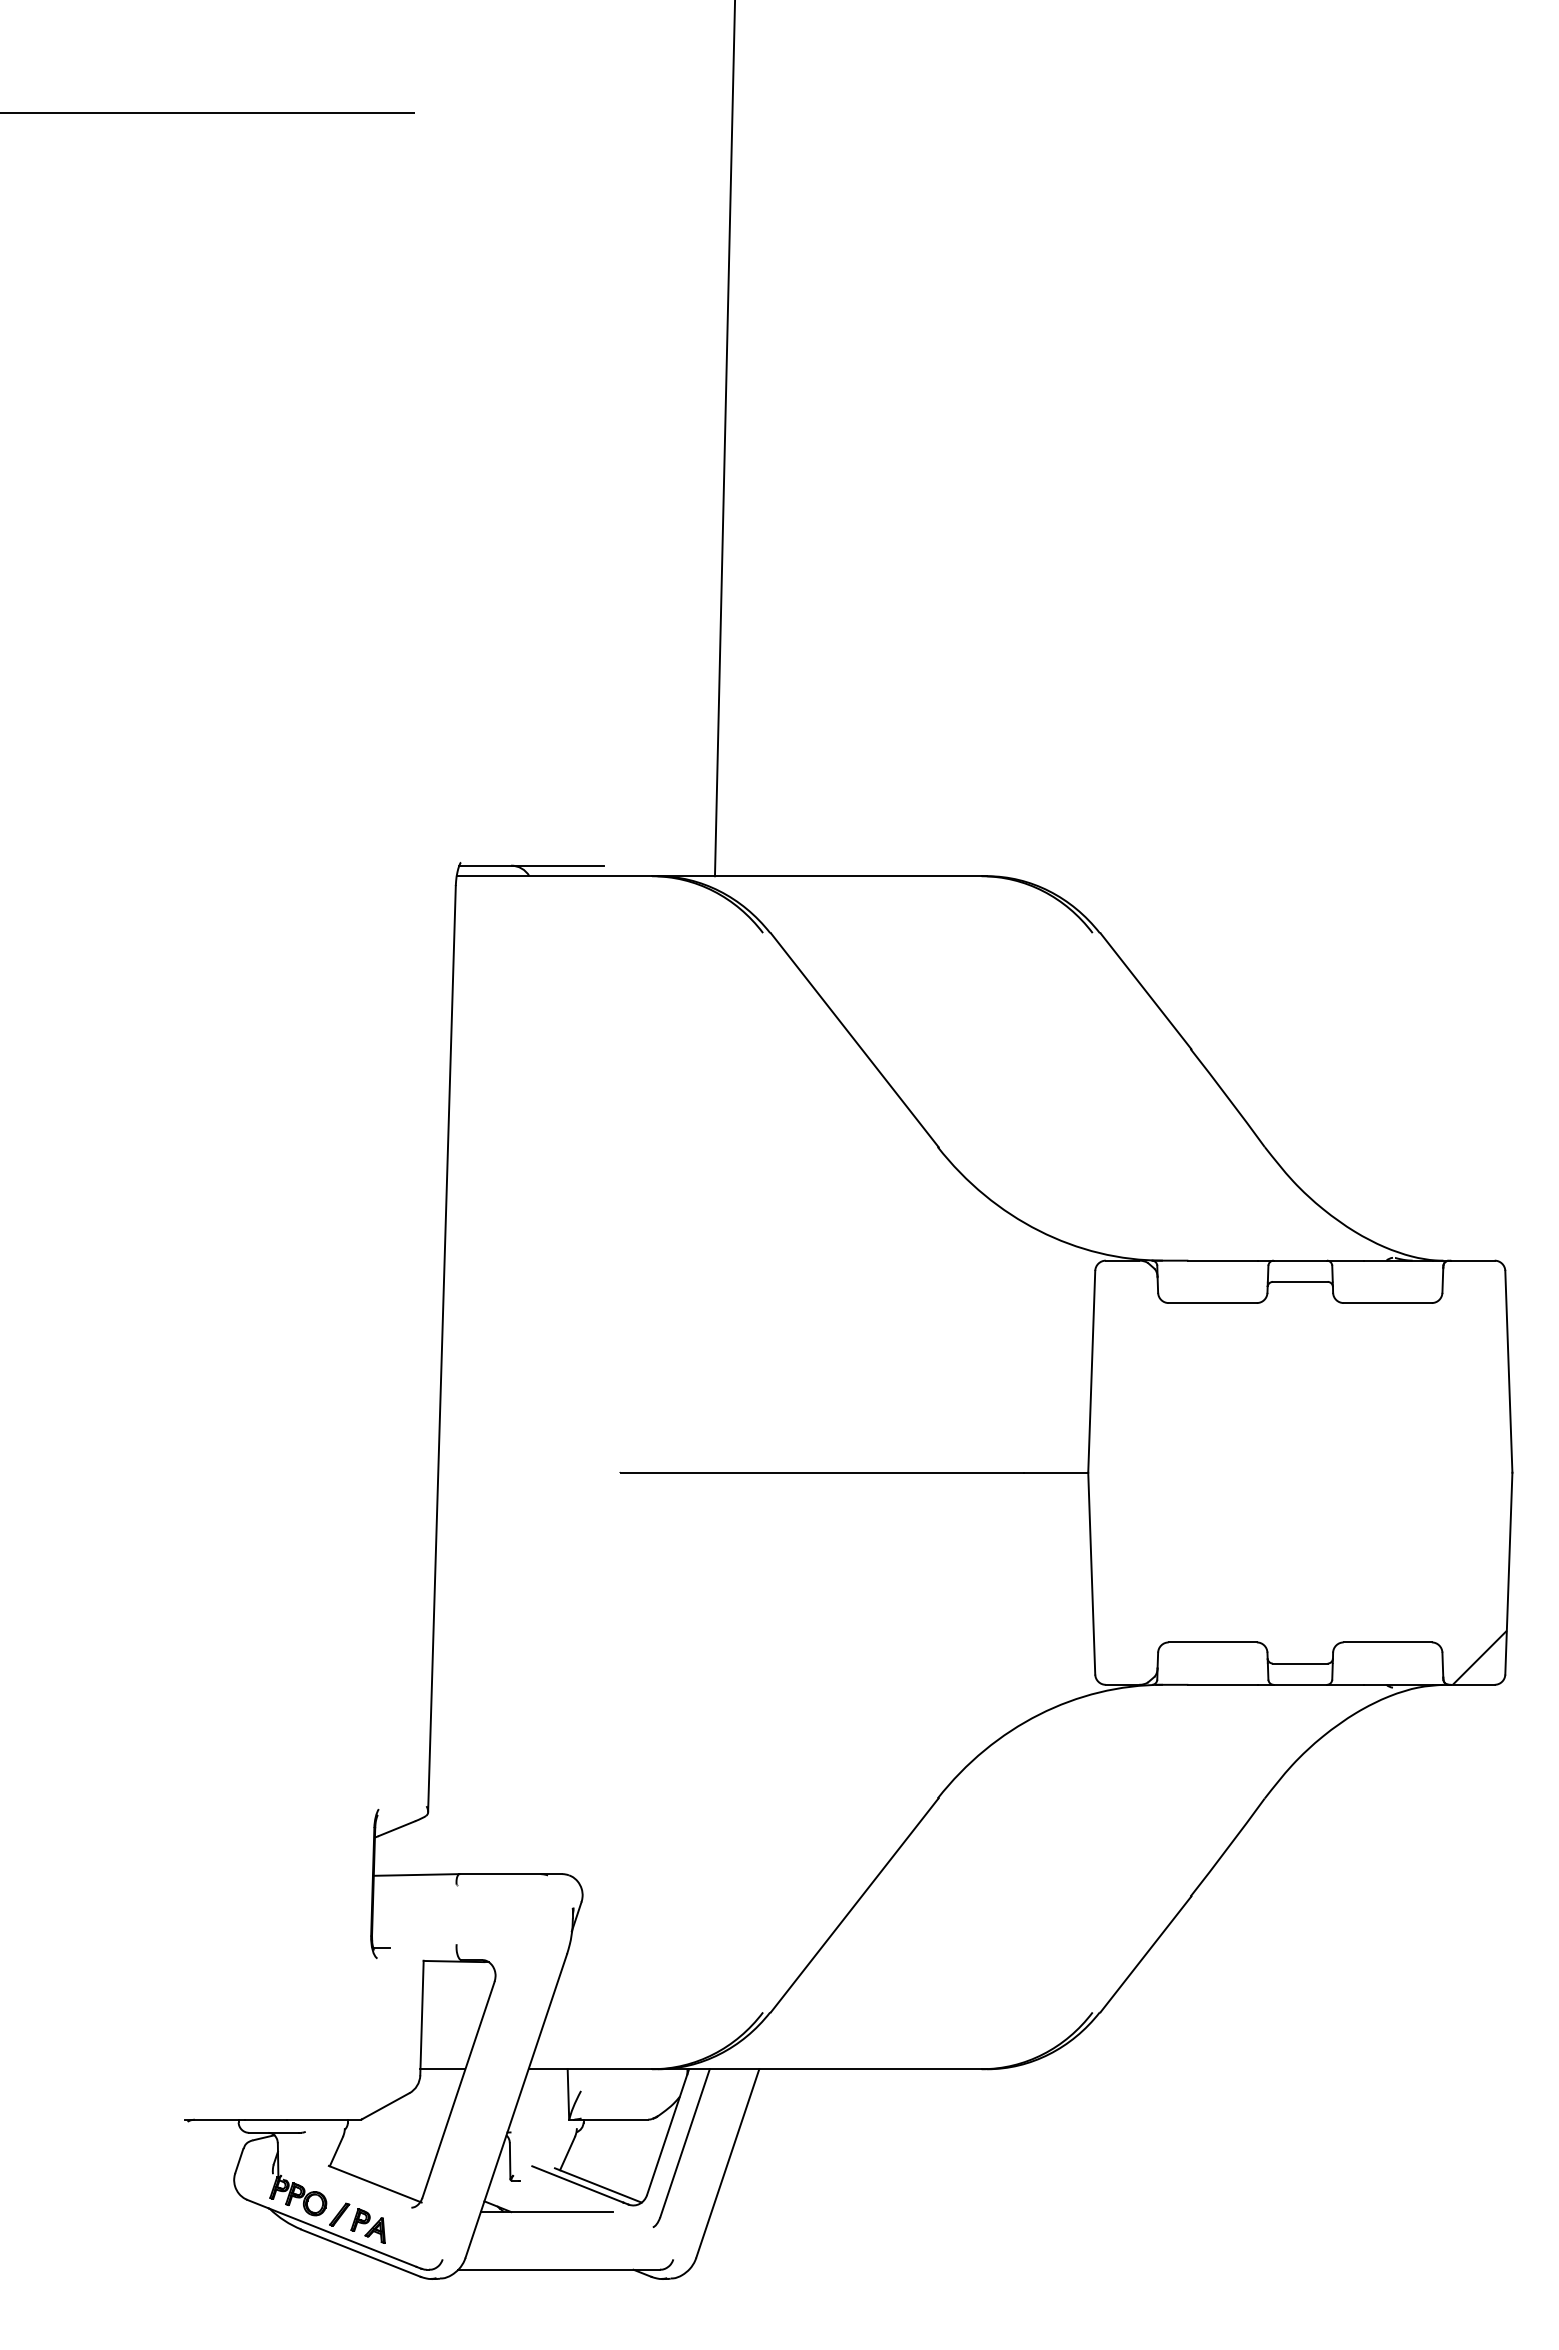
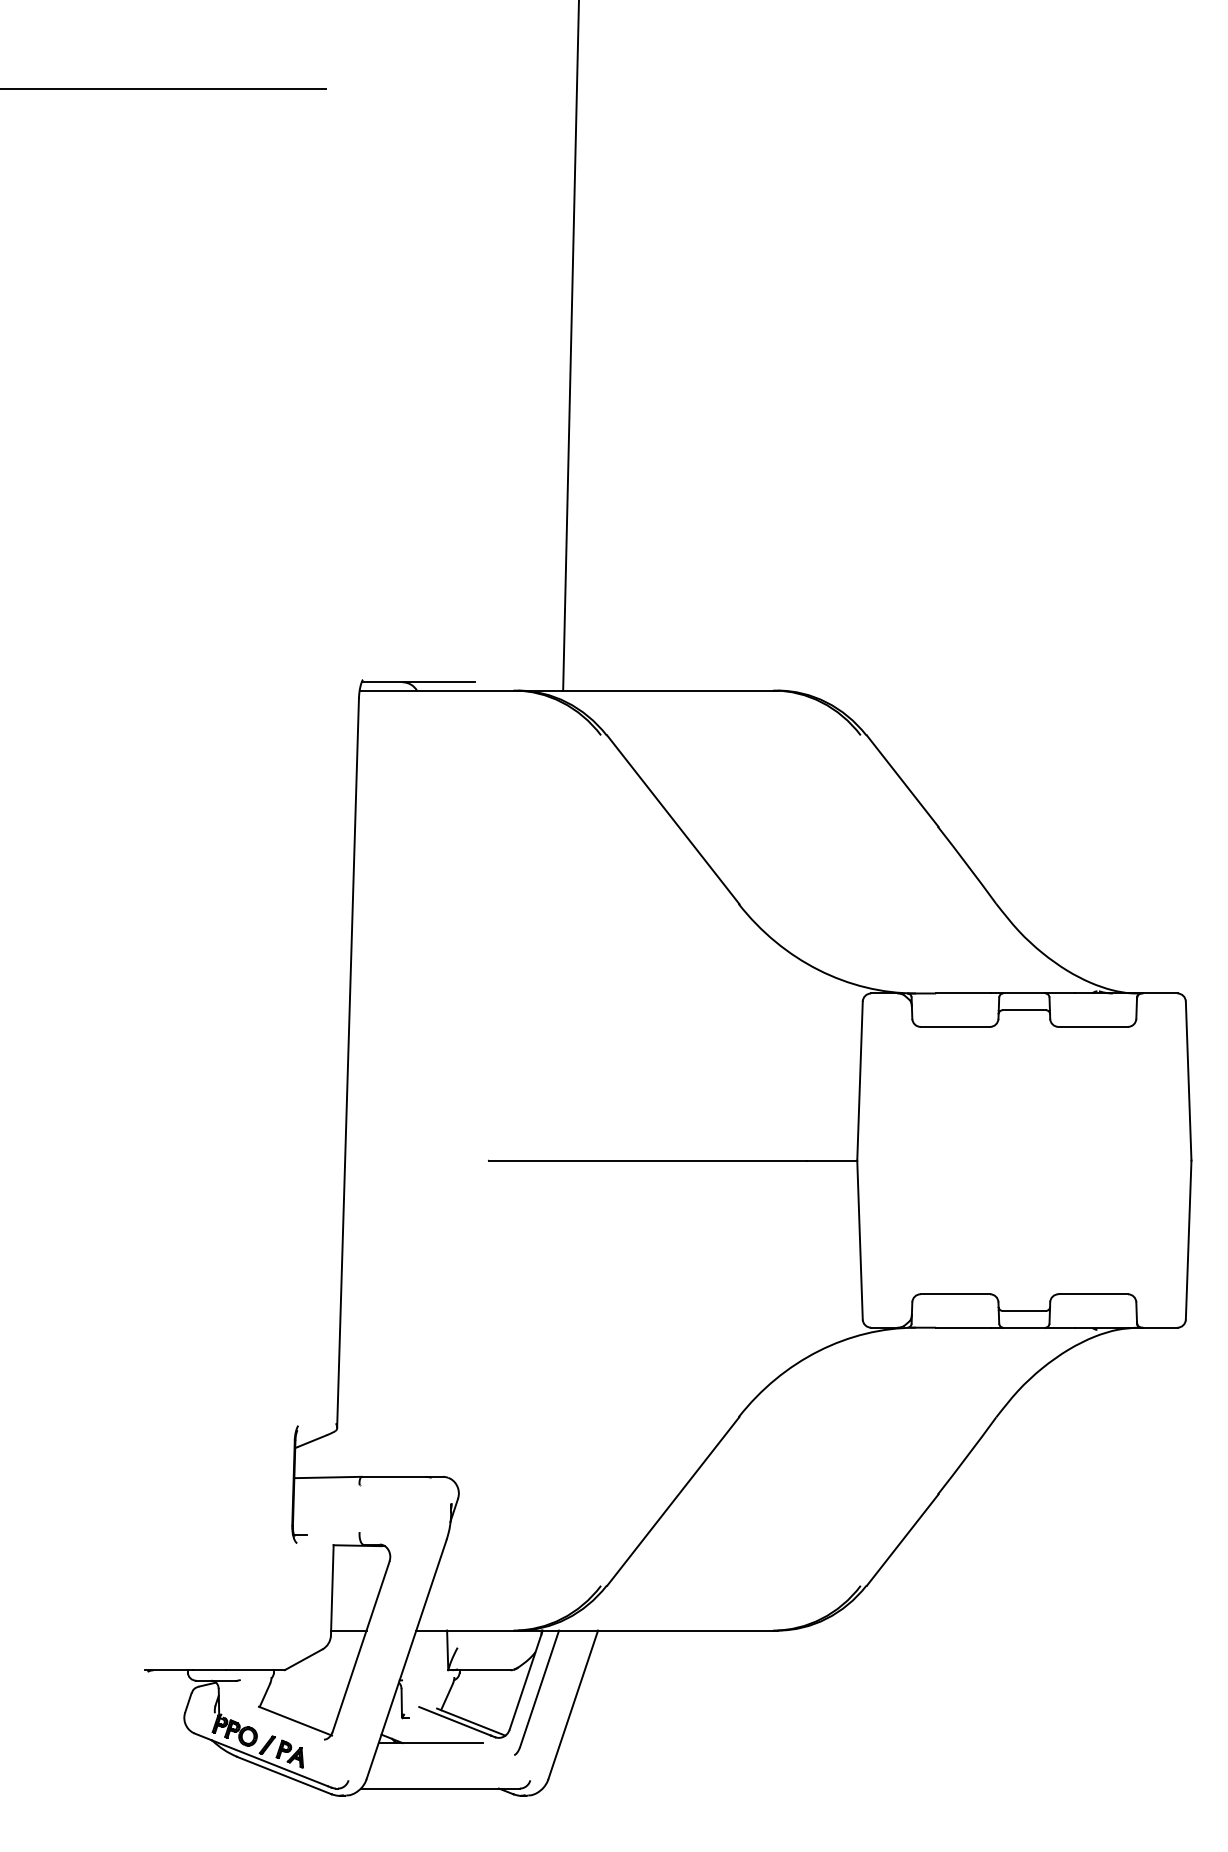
hatch: (1479, 1657) -> (1165, 1306), removed

